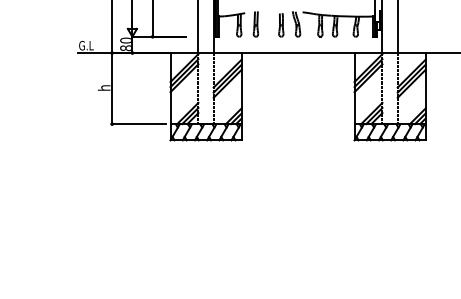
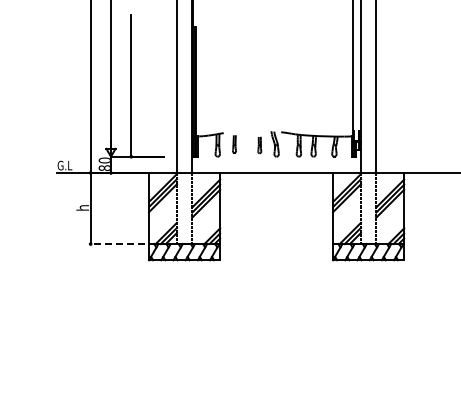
part: (255, 24) -> (234, 144), size x0.7
part: (280, 25) -> (259, 145), size x0.7
line: (138, 124) -> (117, 244), solid -> dashed

